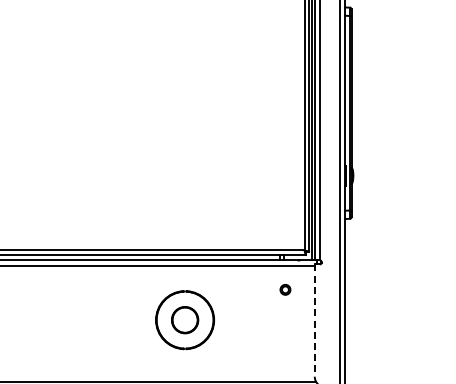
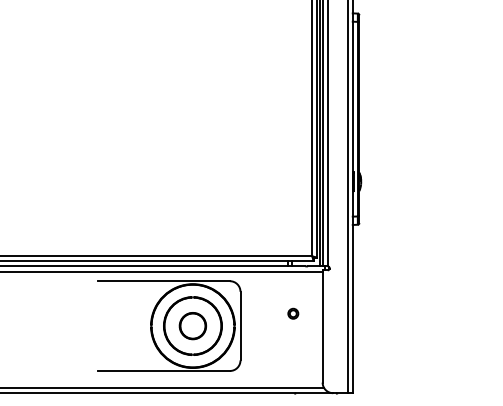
part: (285, 289) -> (293, 313), moved
part: (161, 319) -> (169, 325), added
line: (314, 320) -> (322, 326), dashed -> solid

